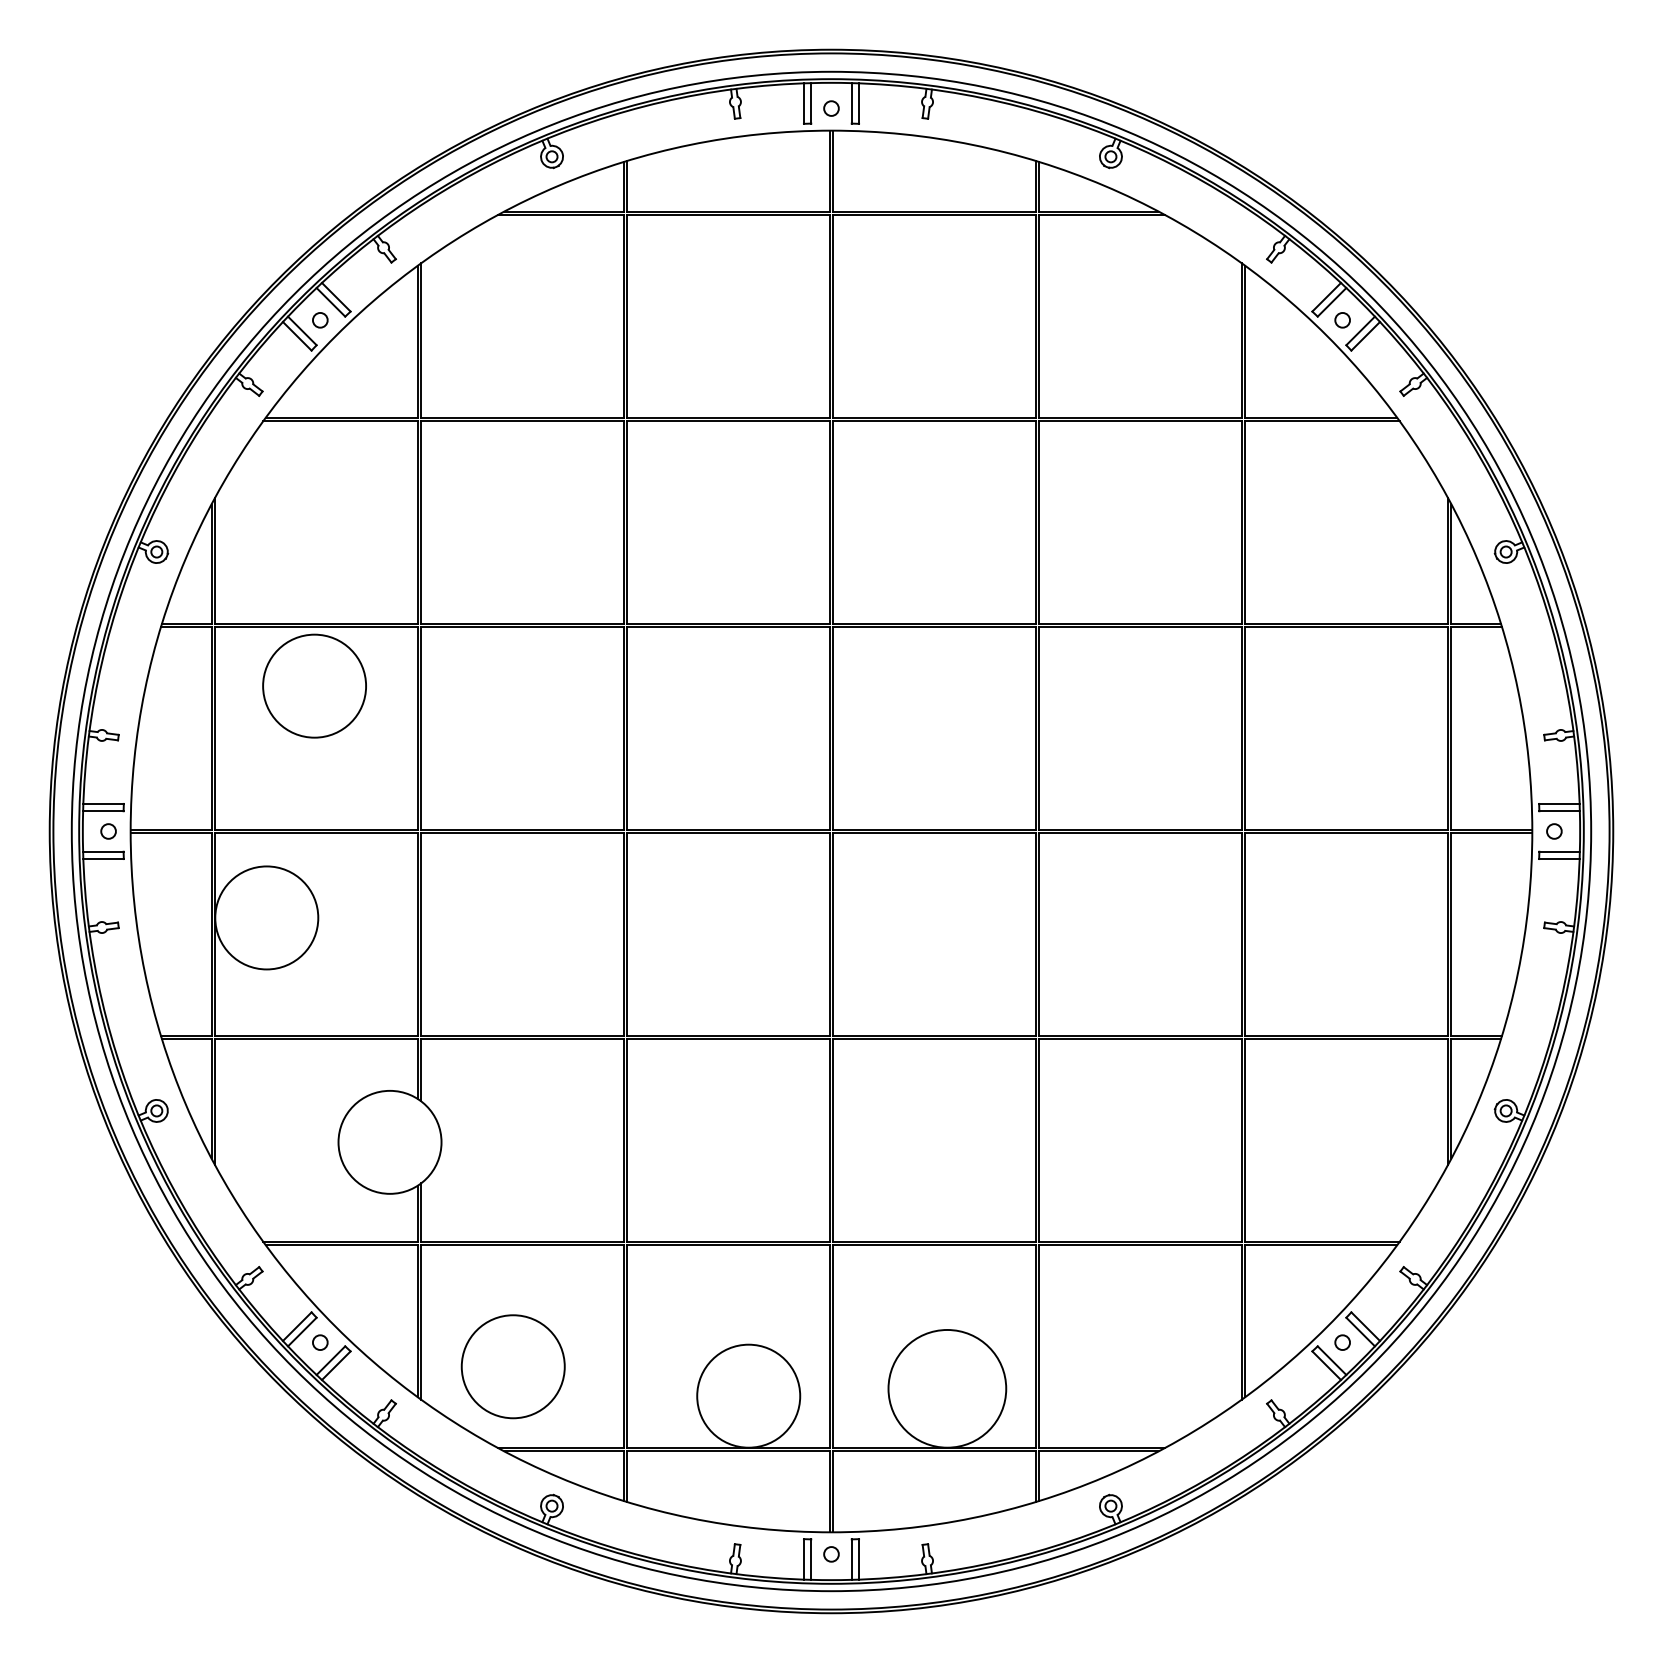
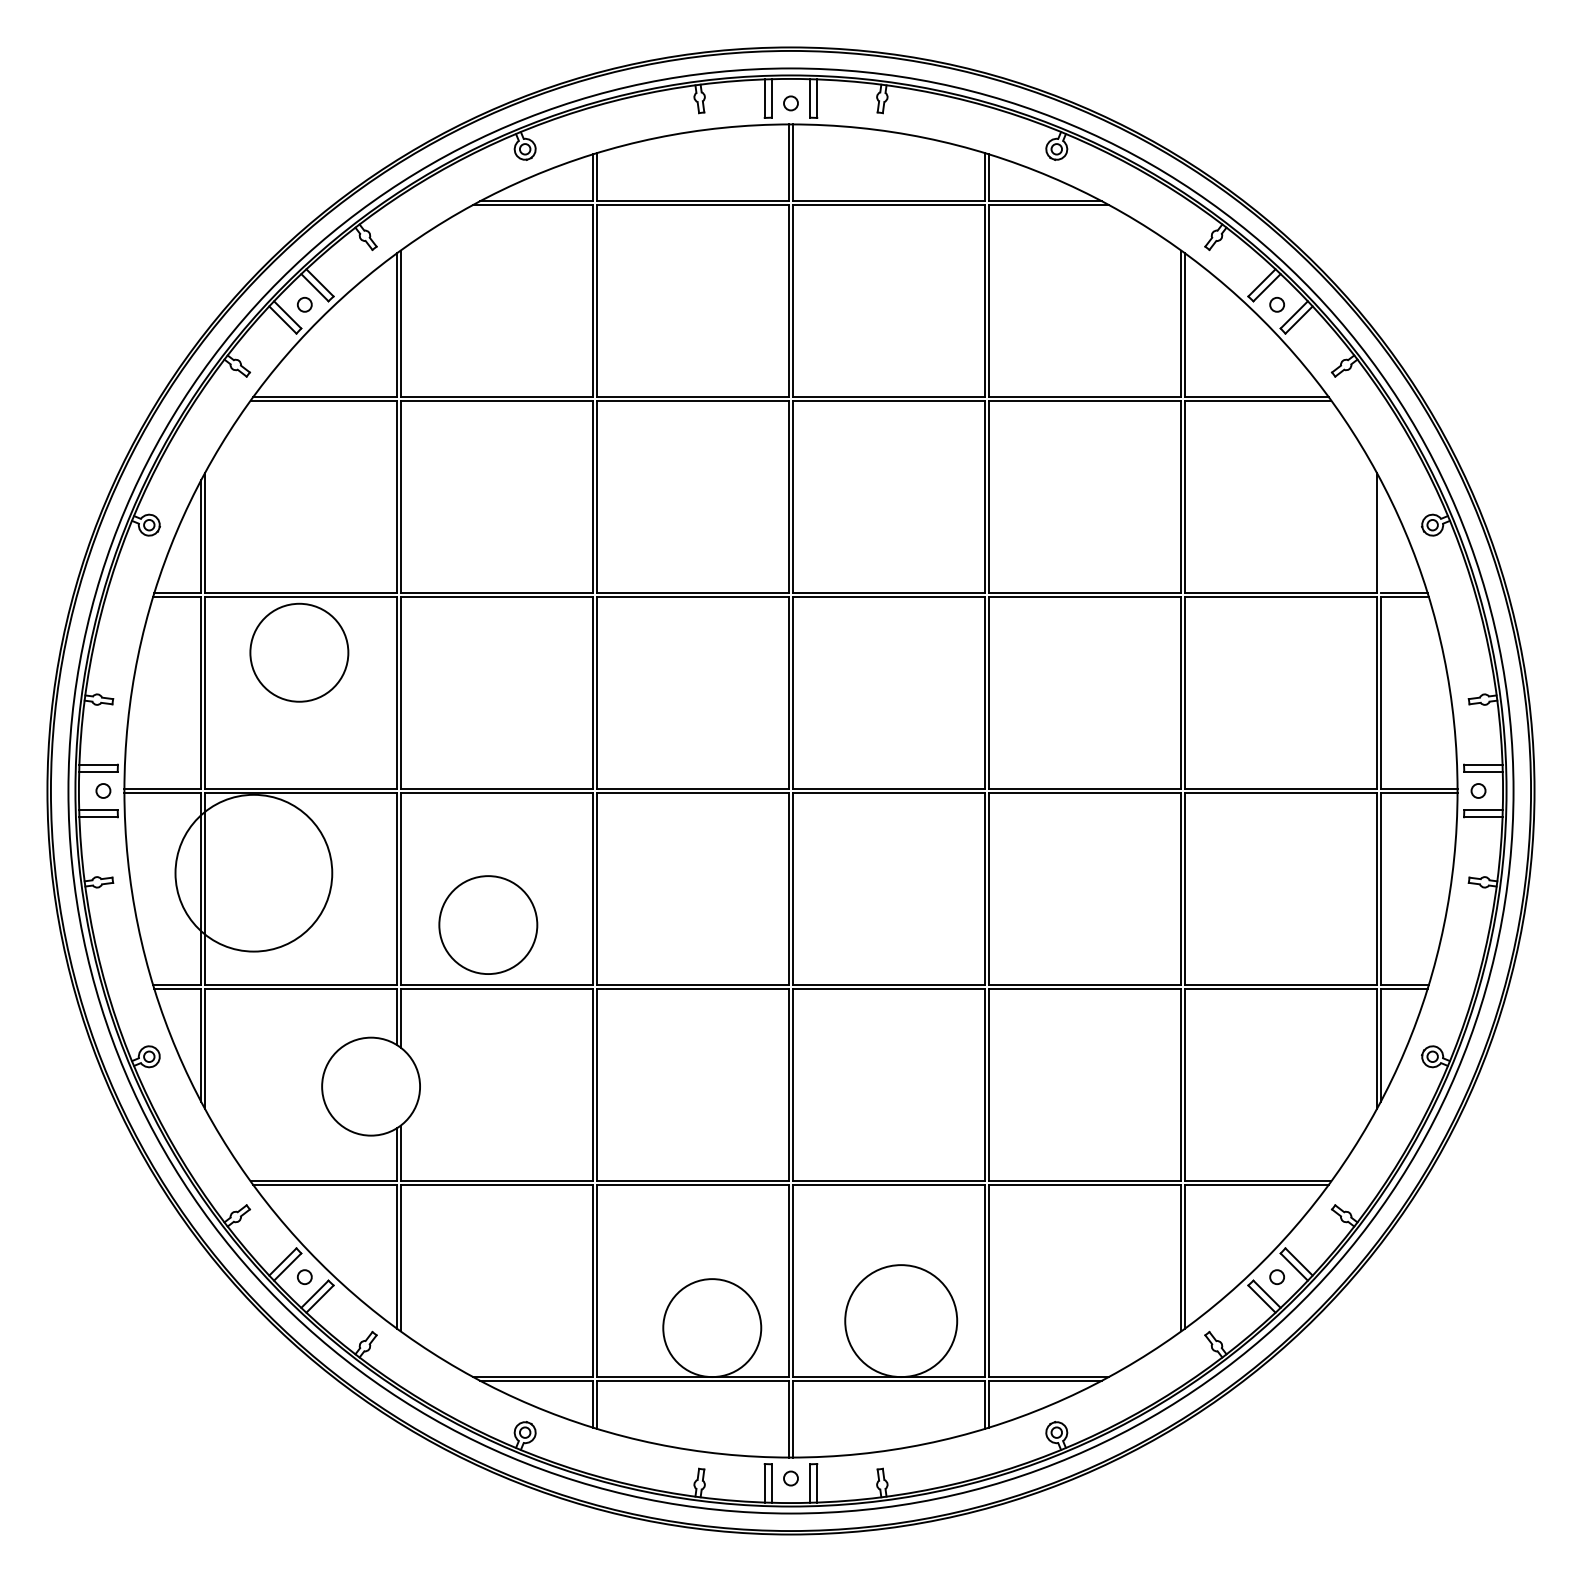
line: (1451, 563) -> (1380, 536), removed
circle: (266, 918) -> (253, 873), size x1.6
circle: (513, 1366) -> (488, 924), moved

